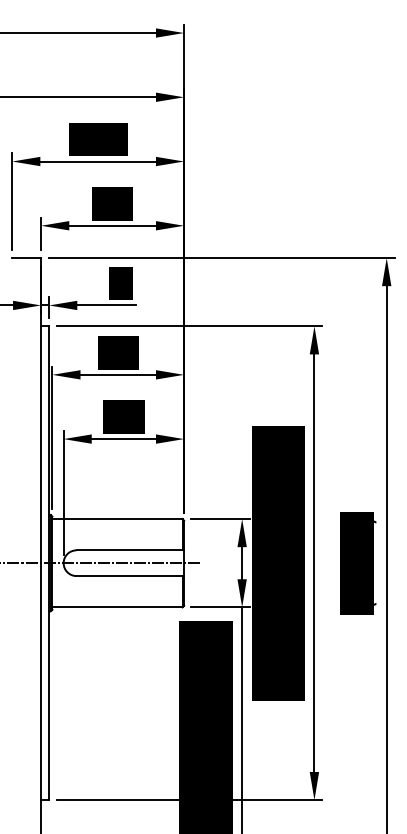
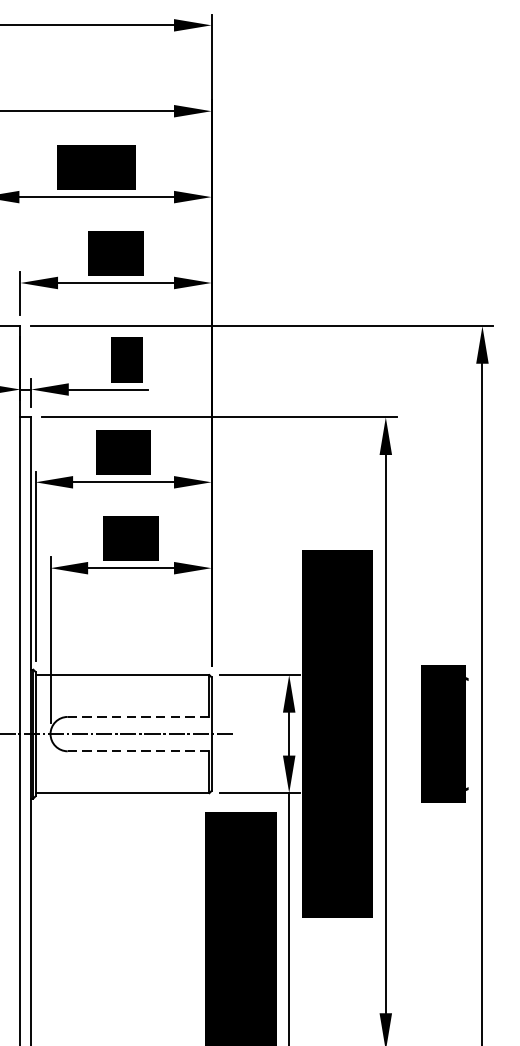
line: (130, 550) -> (139, 717), solid -> dashed
line: (130, 576) -> (139, 751), solid -> dashed

